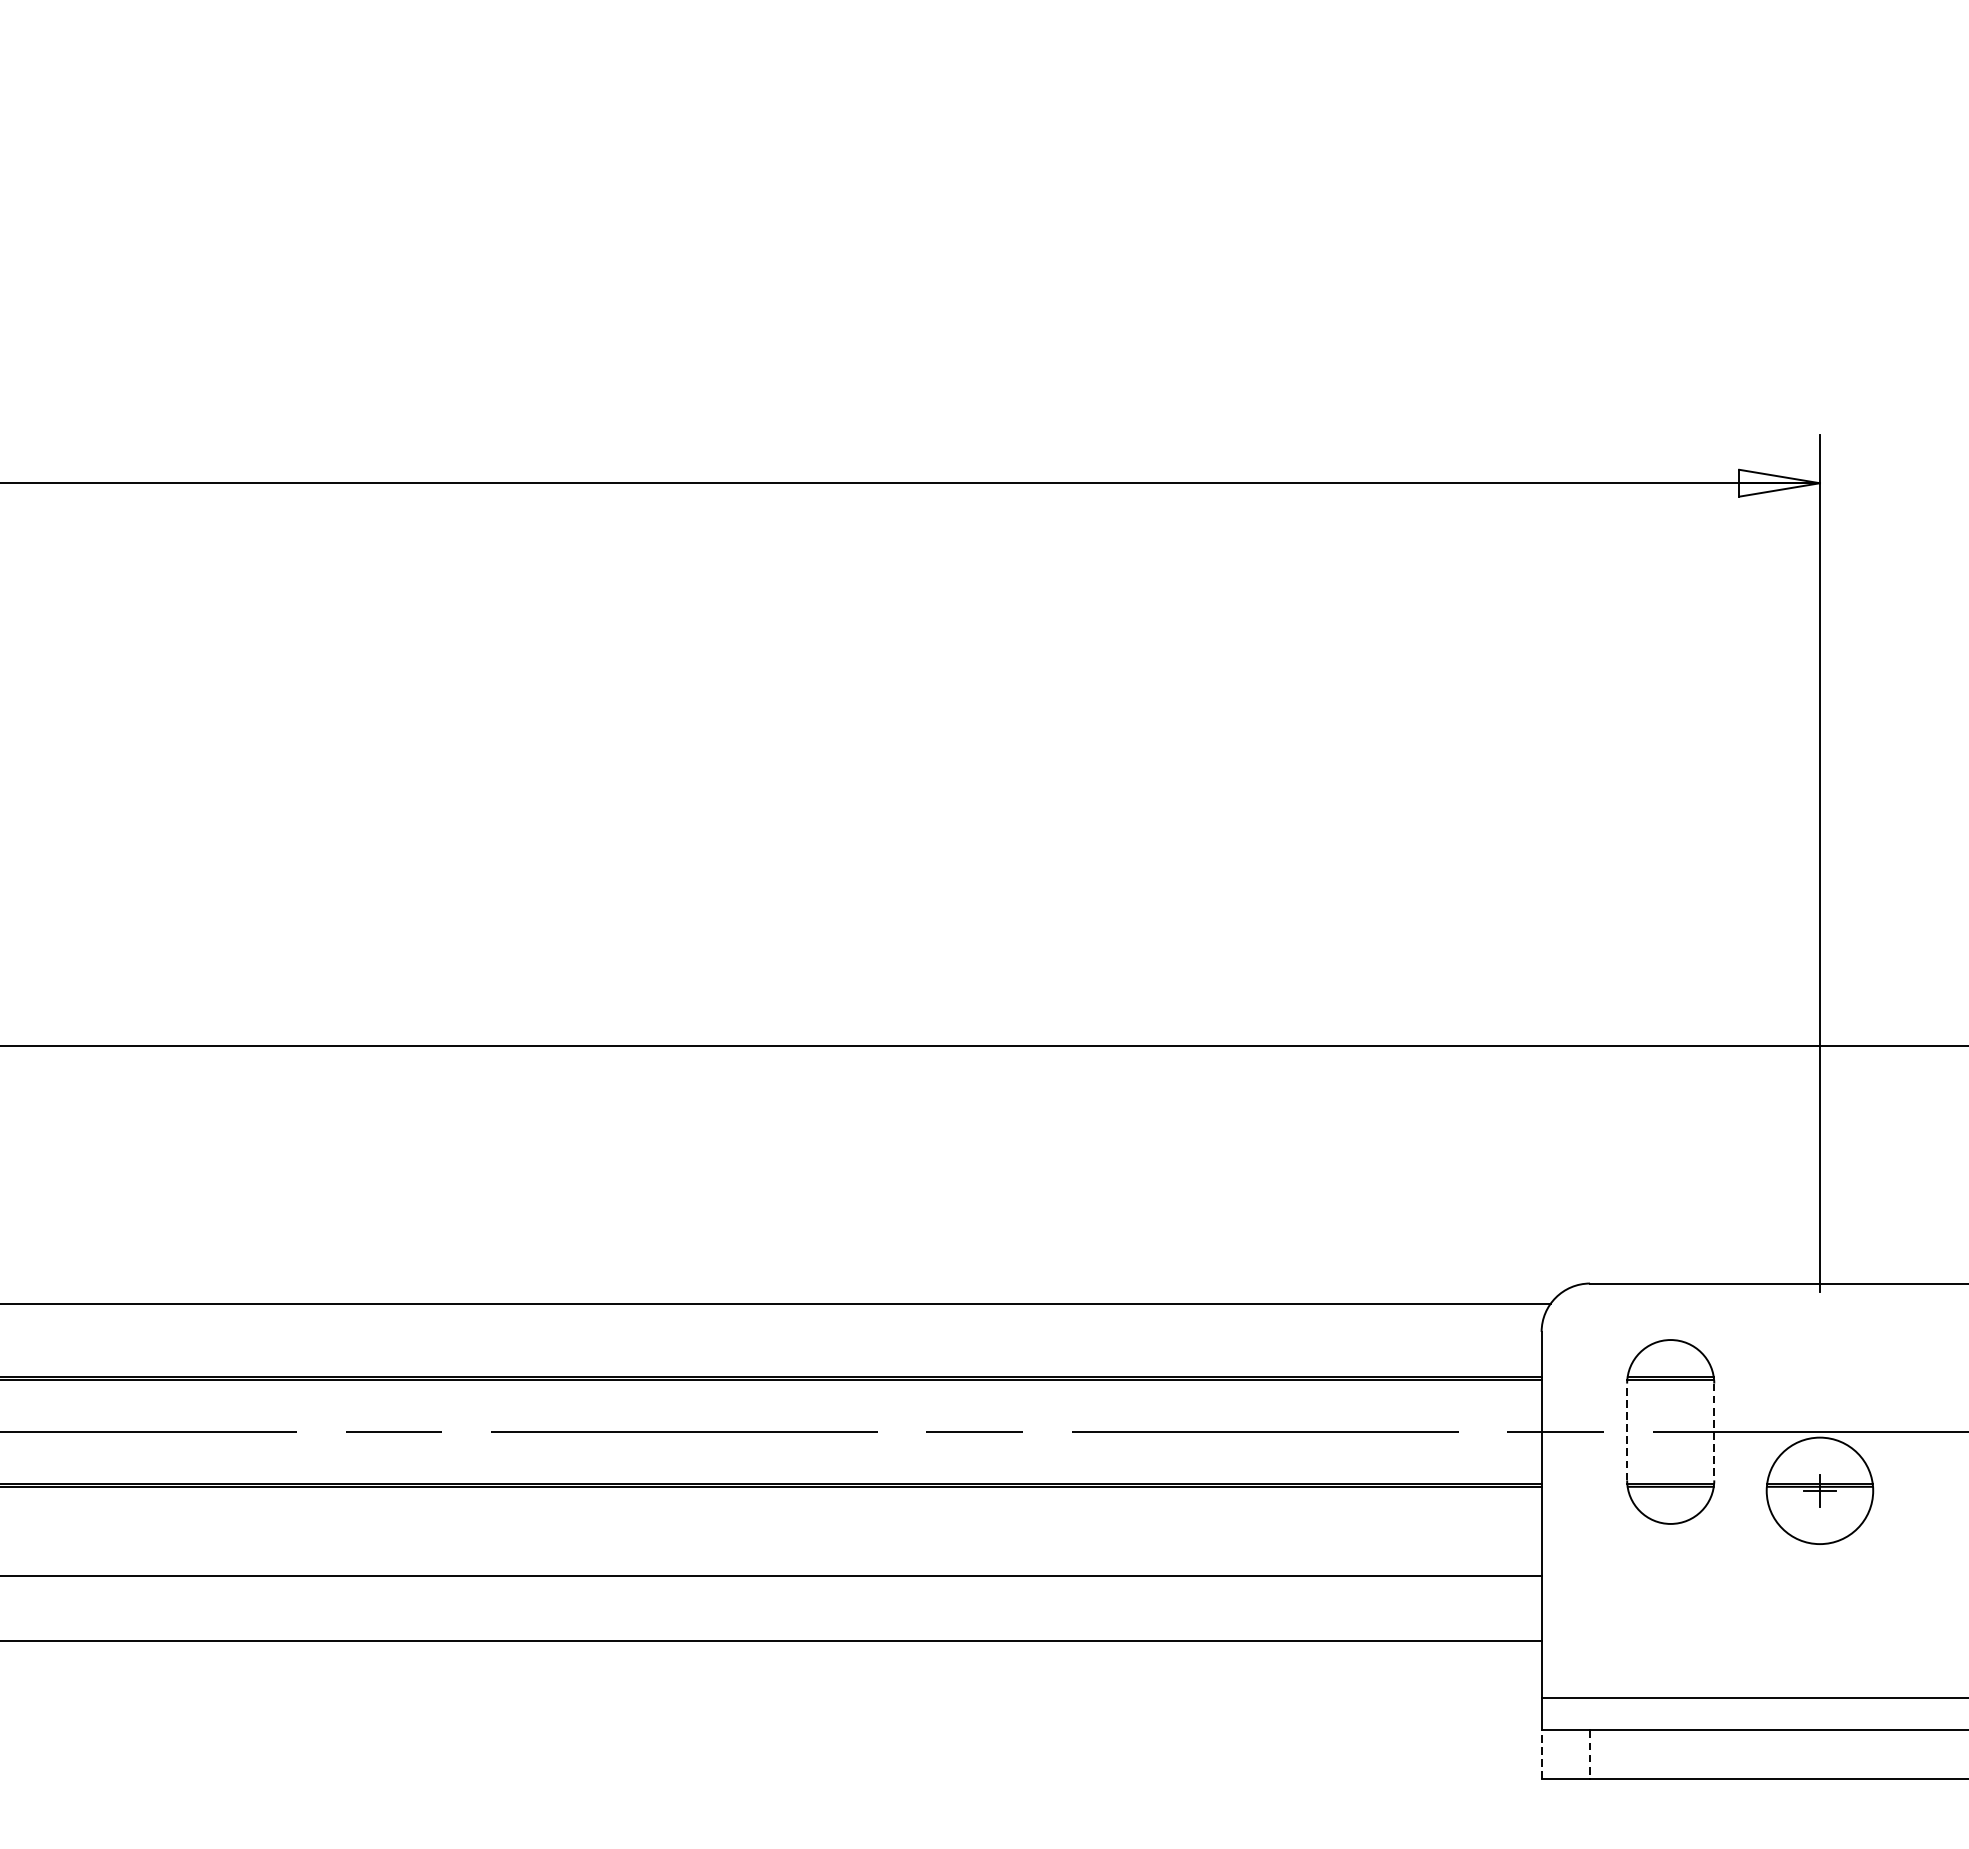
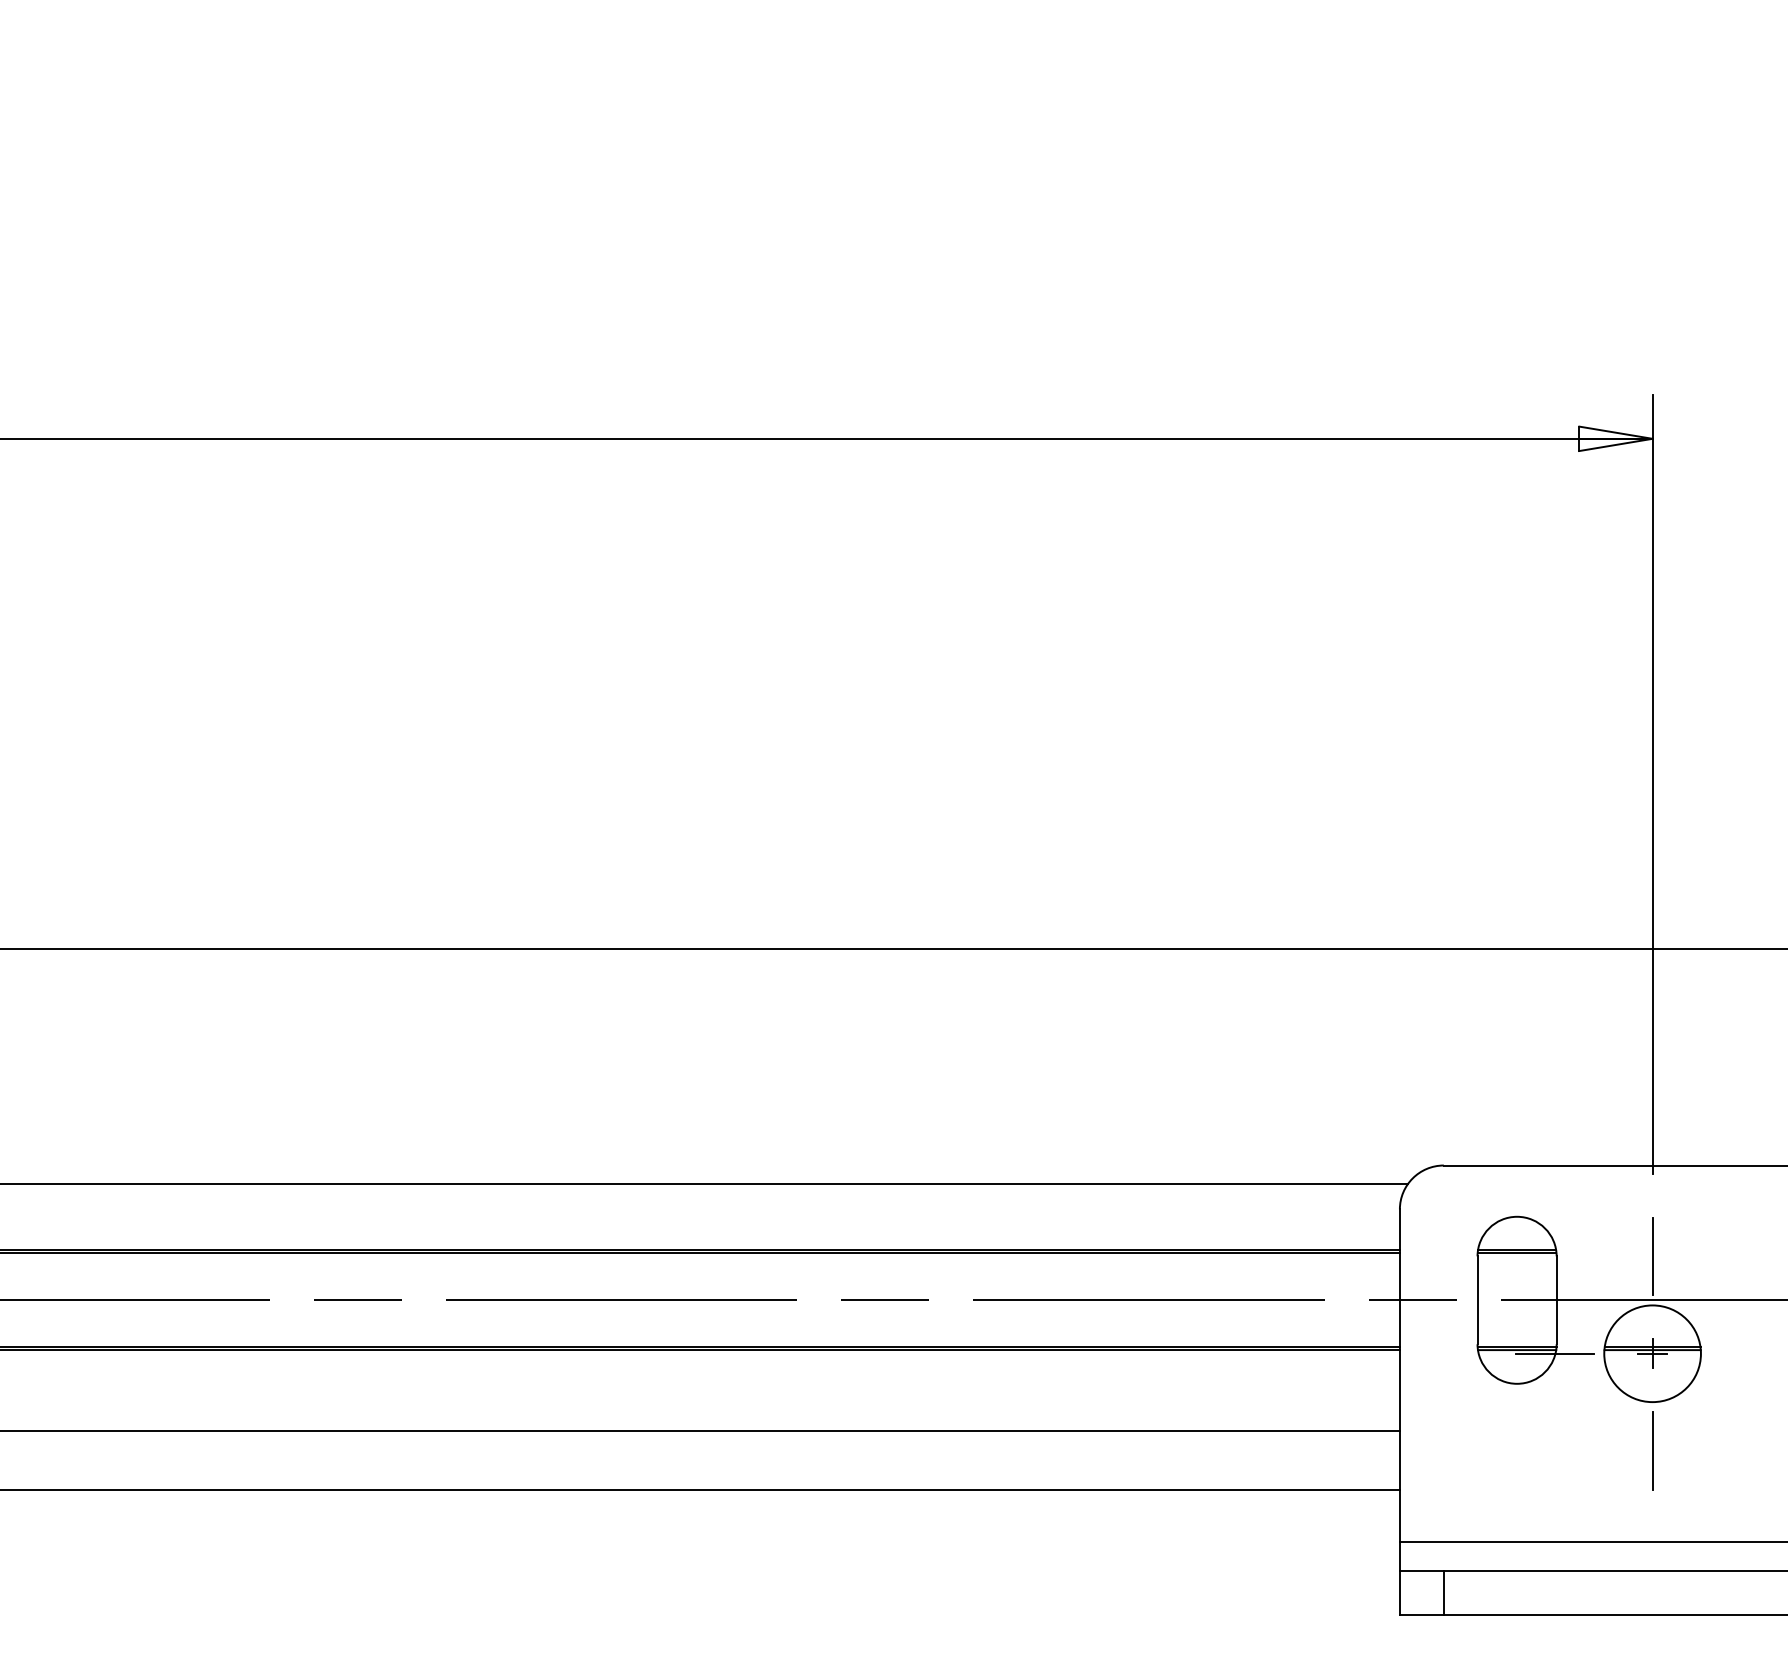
line: (1819, 1383) -> (1652, 1256), added
line: (1627, 1432) -> (1477, 1300), dashed -> solid
line: (1714, 1432) -> (1556, 1300), dashed -> solid
line: (1713, 1490) -> (1555, 1353), added
line: (1819, 1597) -> (1652, 1450), added
line: (1541, 1754) -> (1399, 1593), dashed -> solid
line: (1589, 1754) -> (1443, 1593), dashed -> solid

